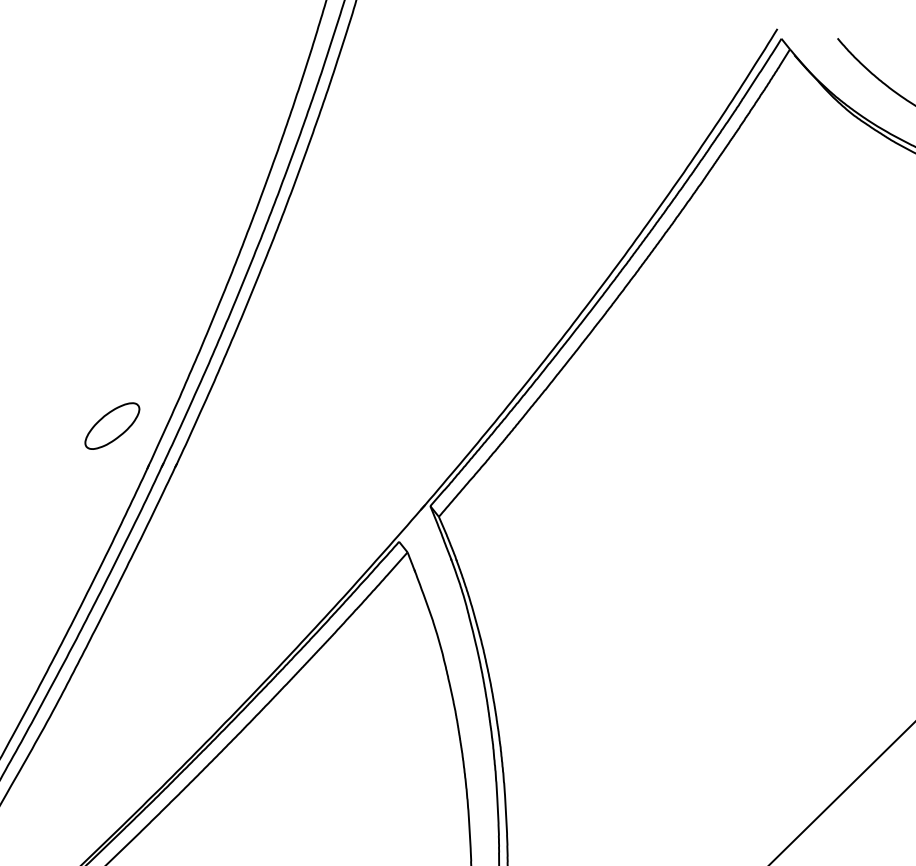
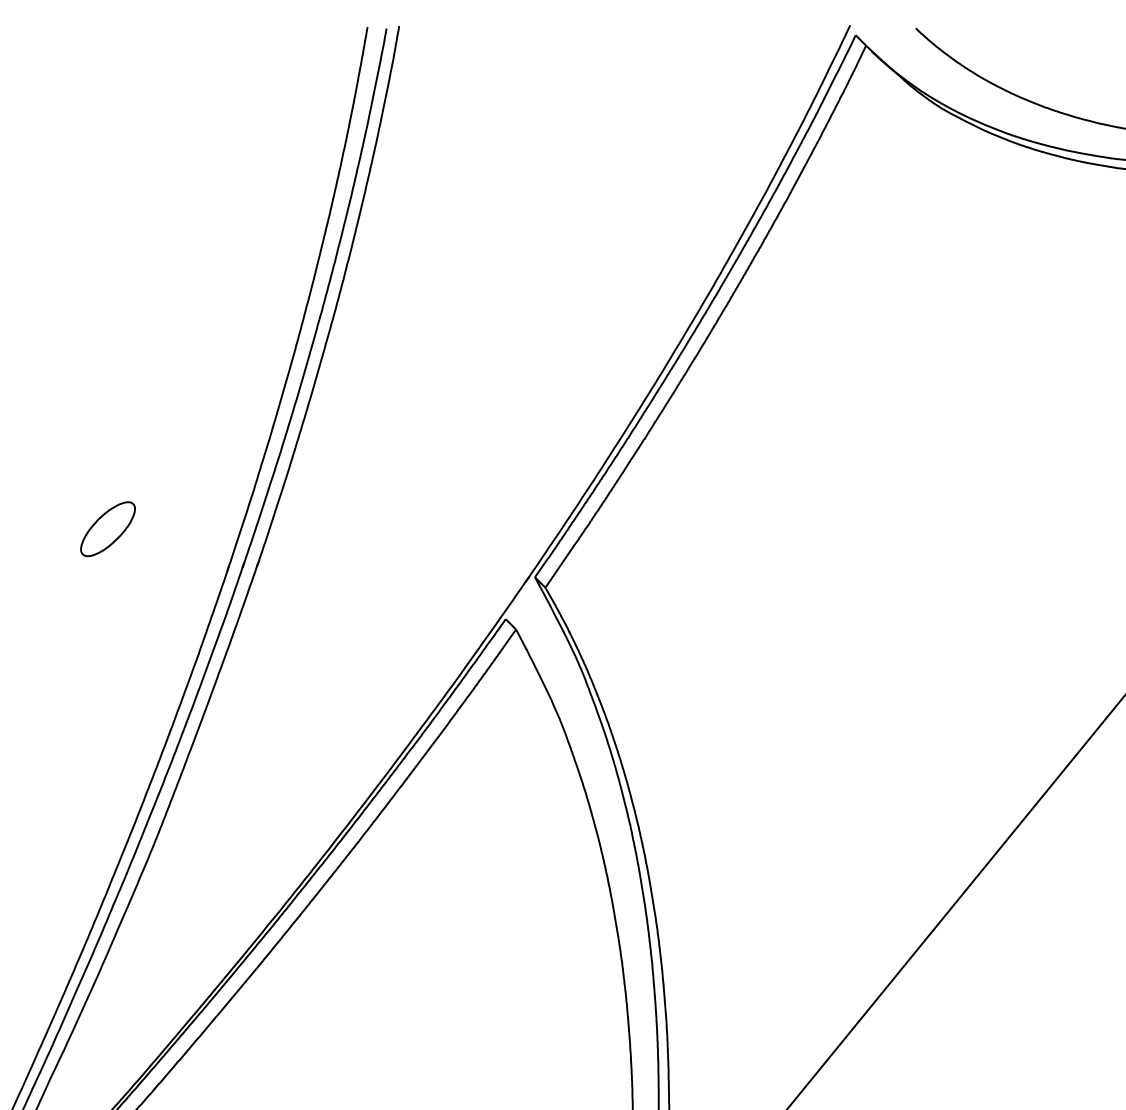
part: (111, 426) -> (107, 529), moved

